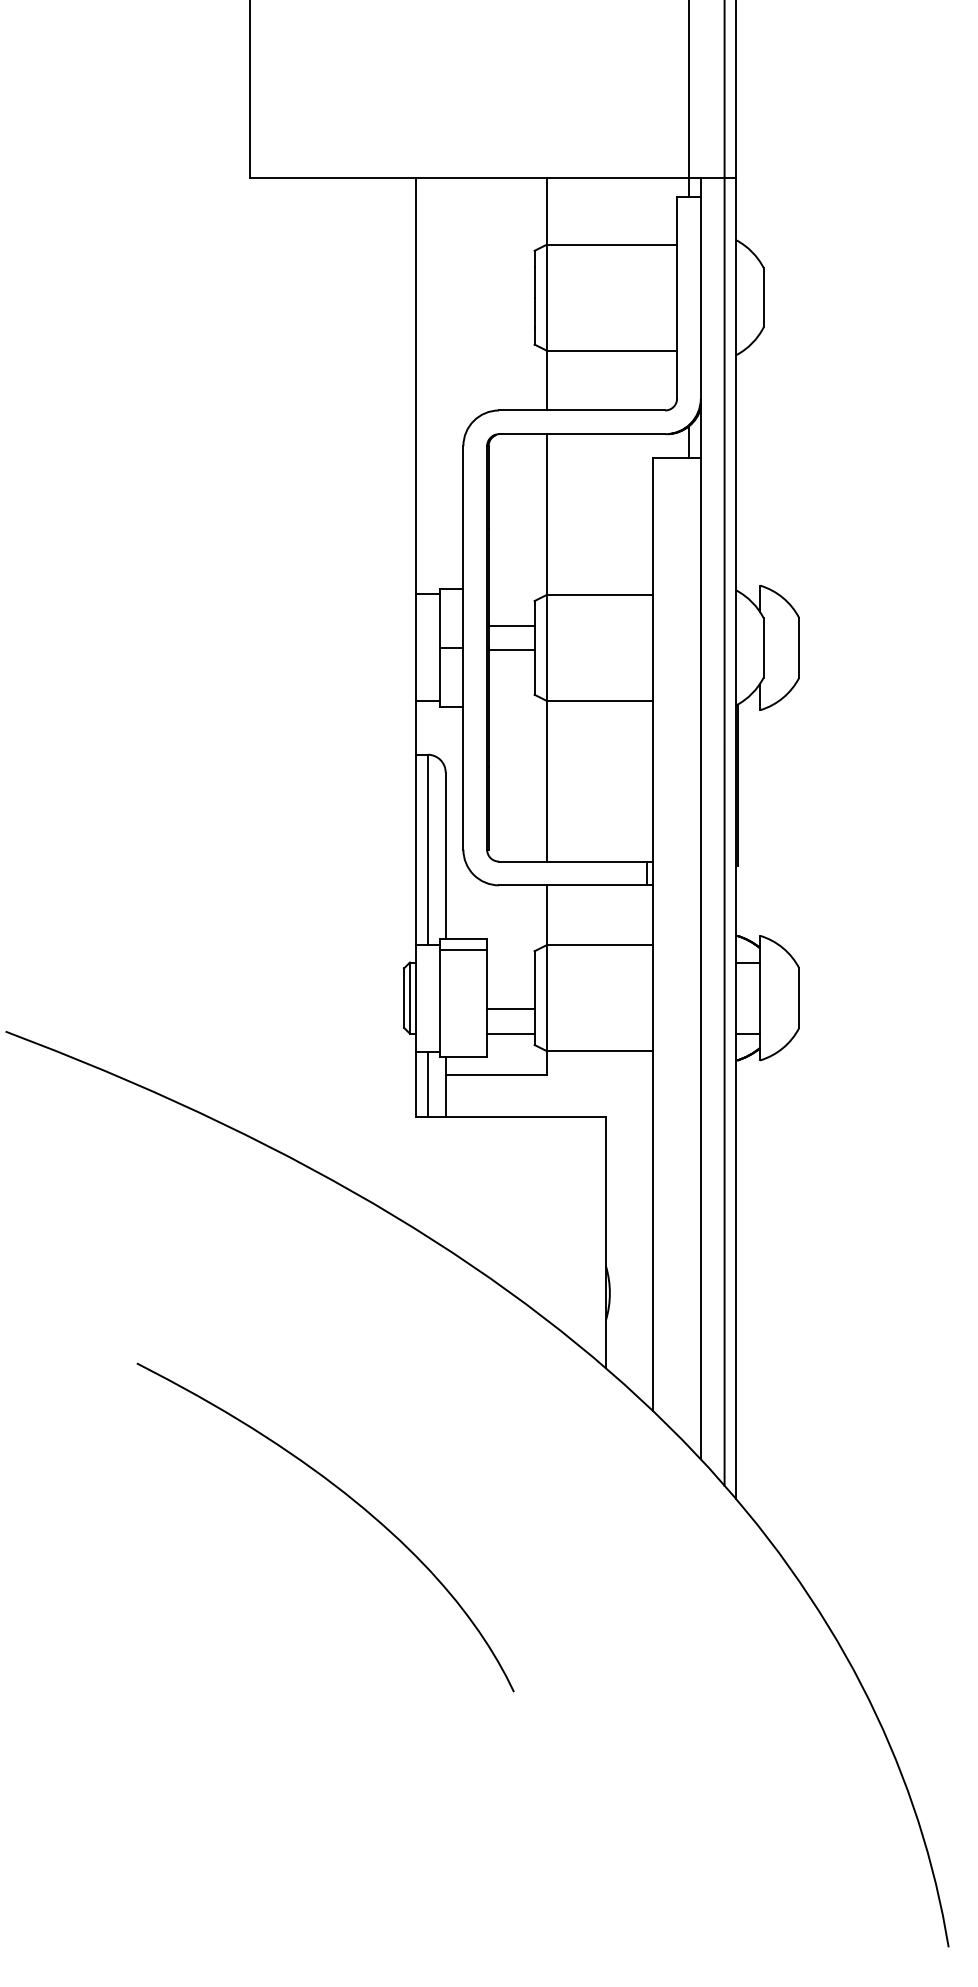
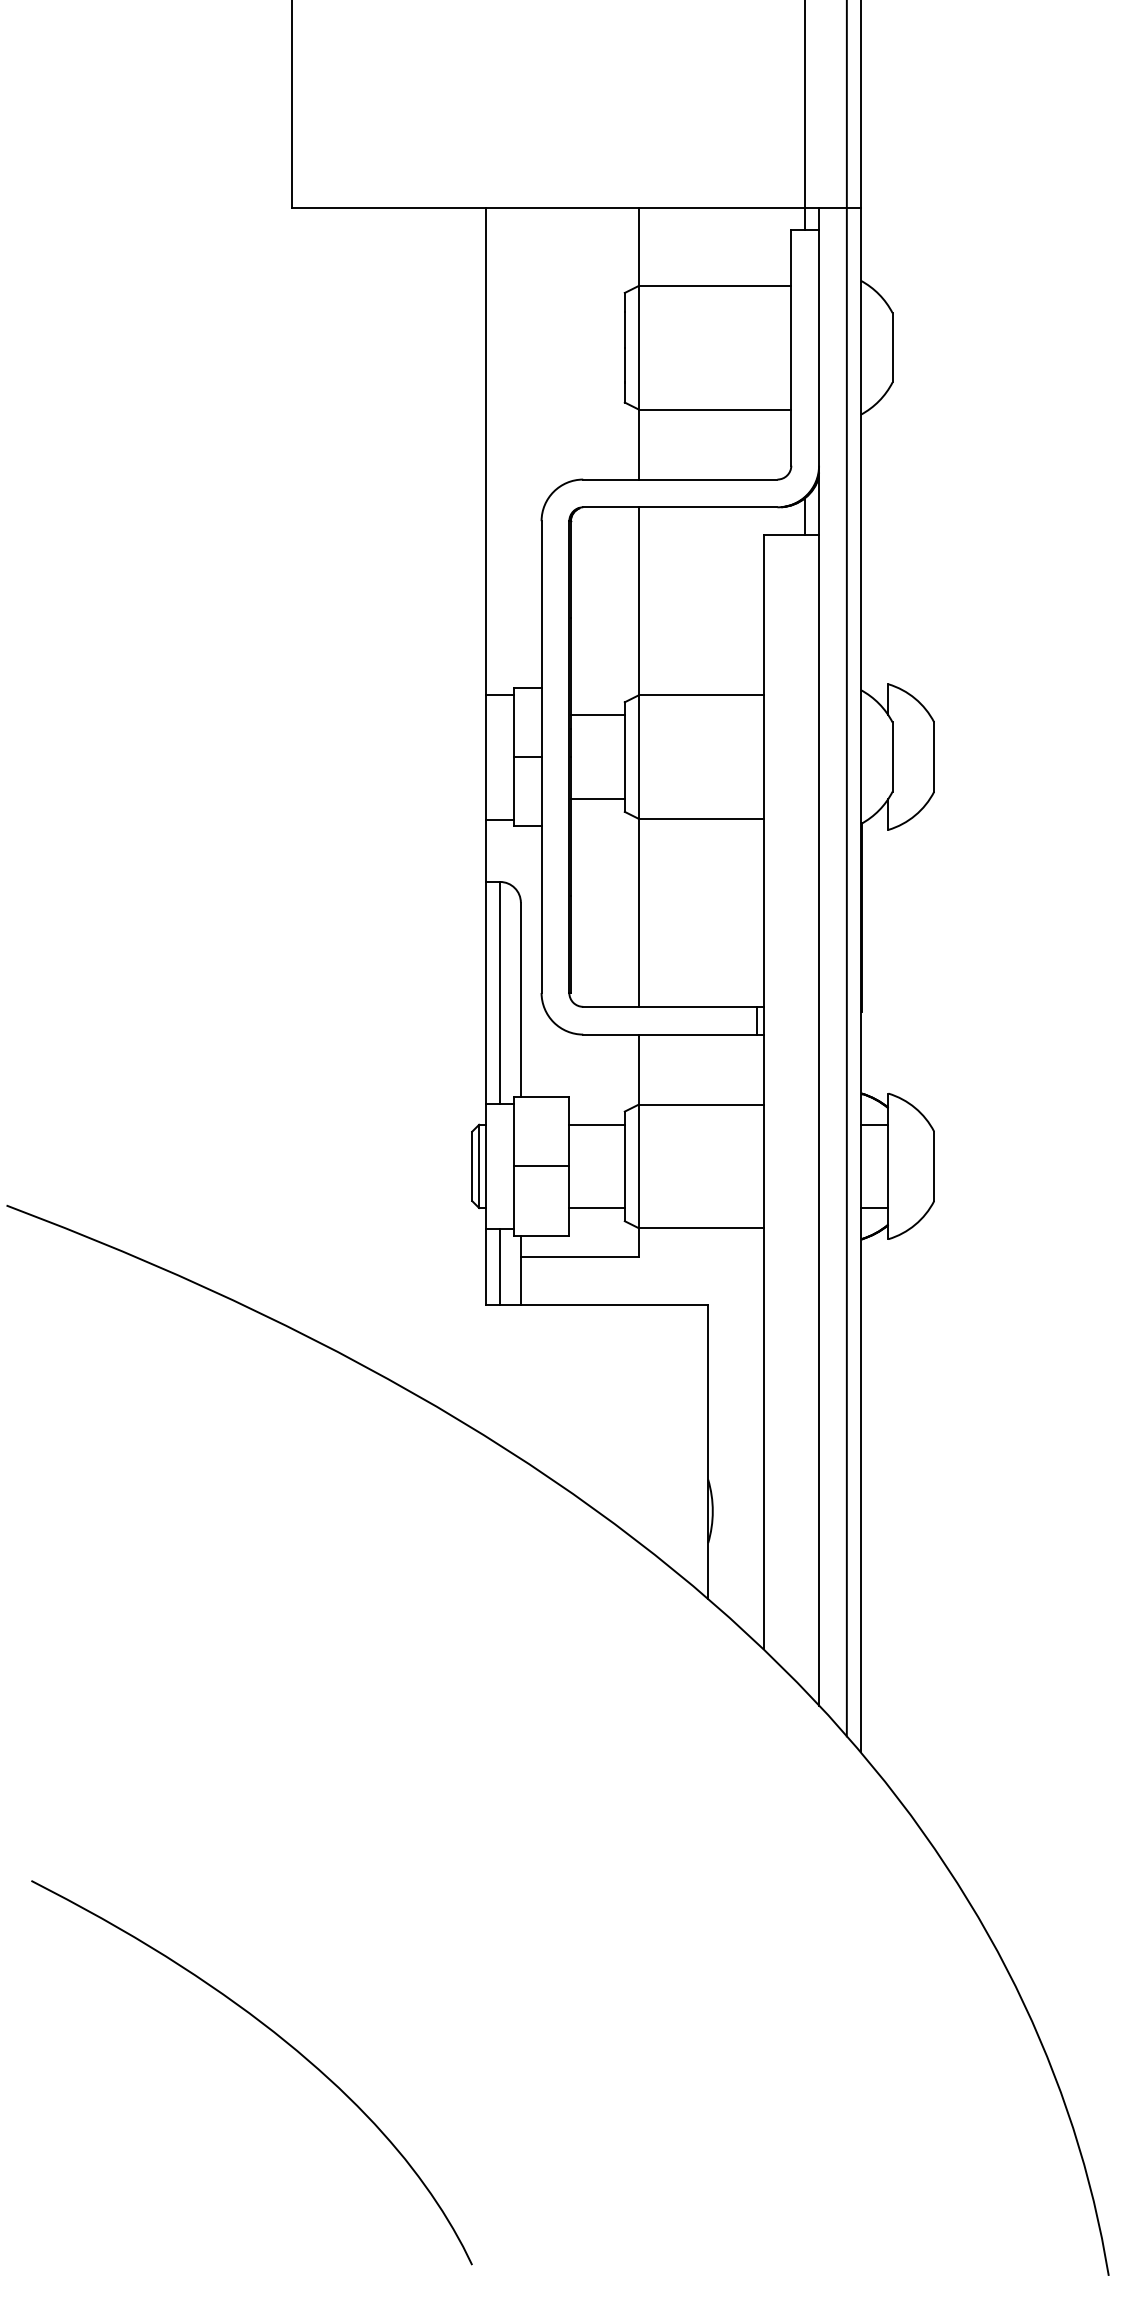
line: (511, 625) -> (597, 798), moved
line: (511, 650) -> (597, 715), moved
line: (463, 950) -> (541, 1166), moved
line: (510, 1008) -> (596, 1124), moved
curve: (349, 1498) -> (279, 2038), moved

